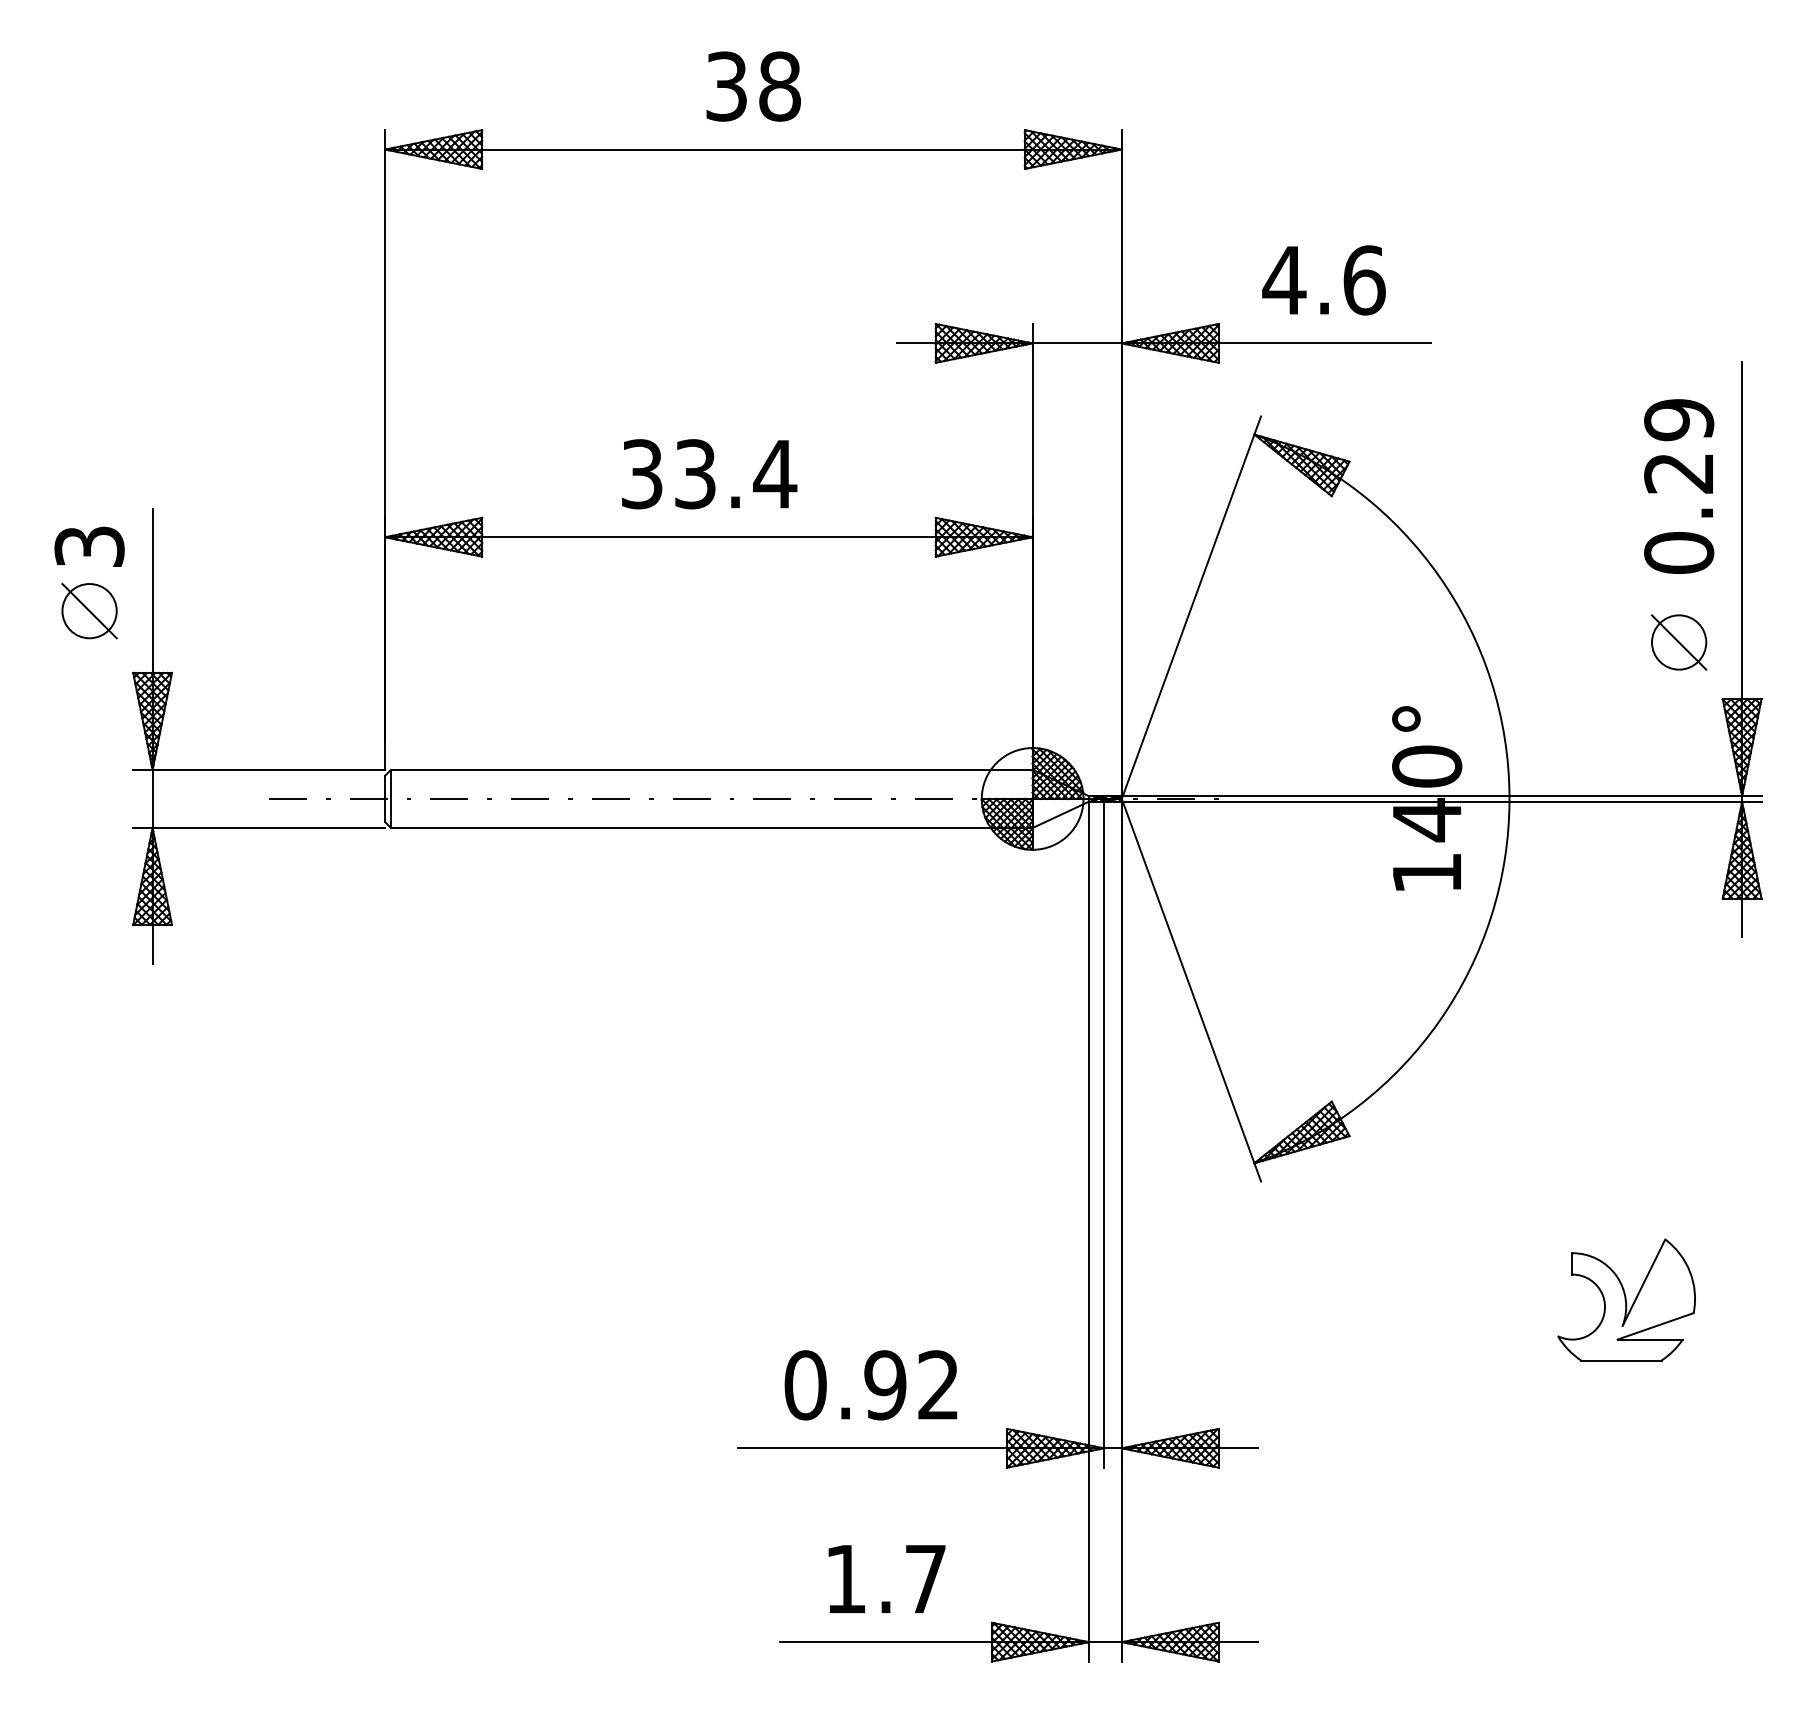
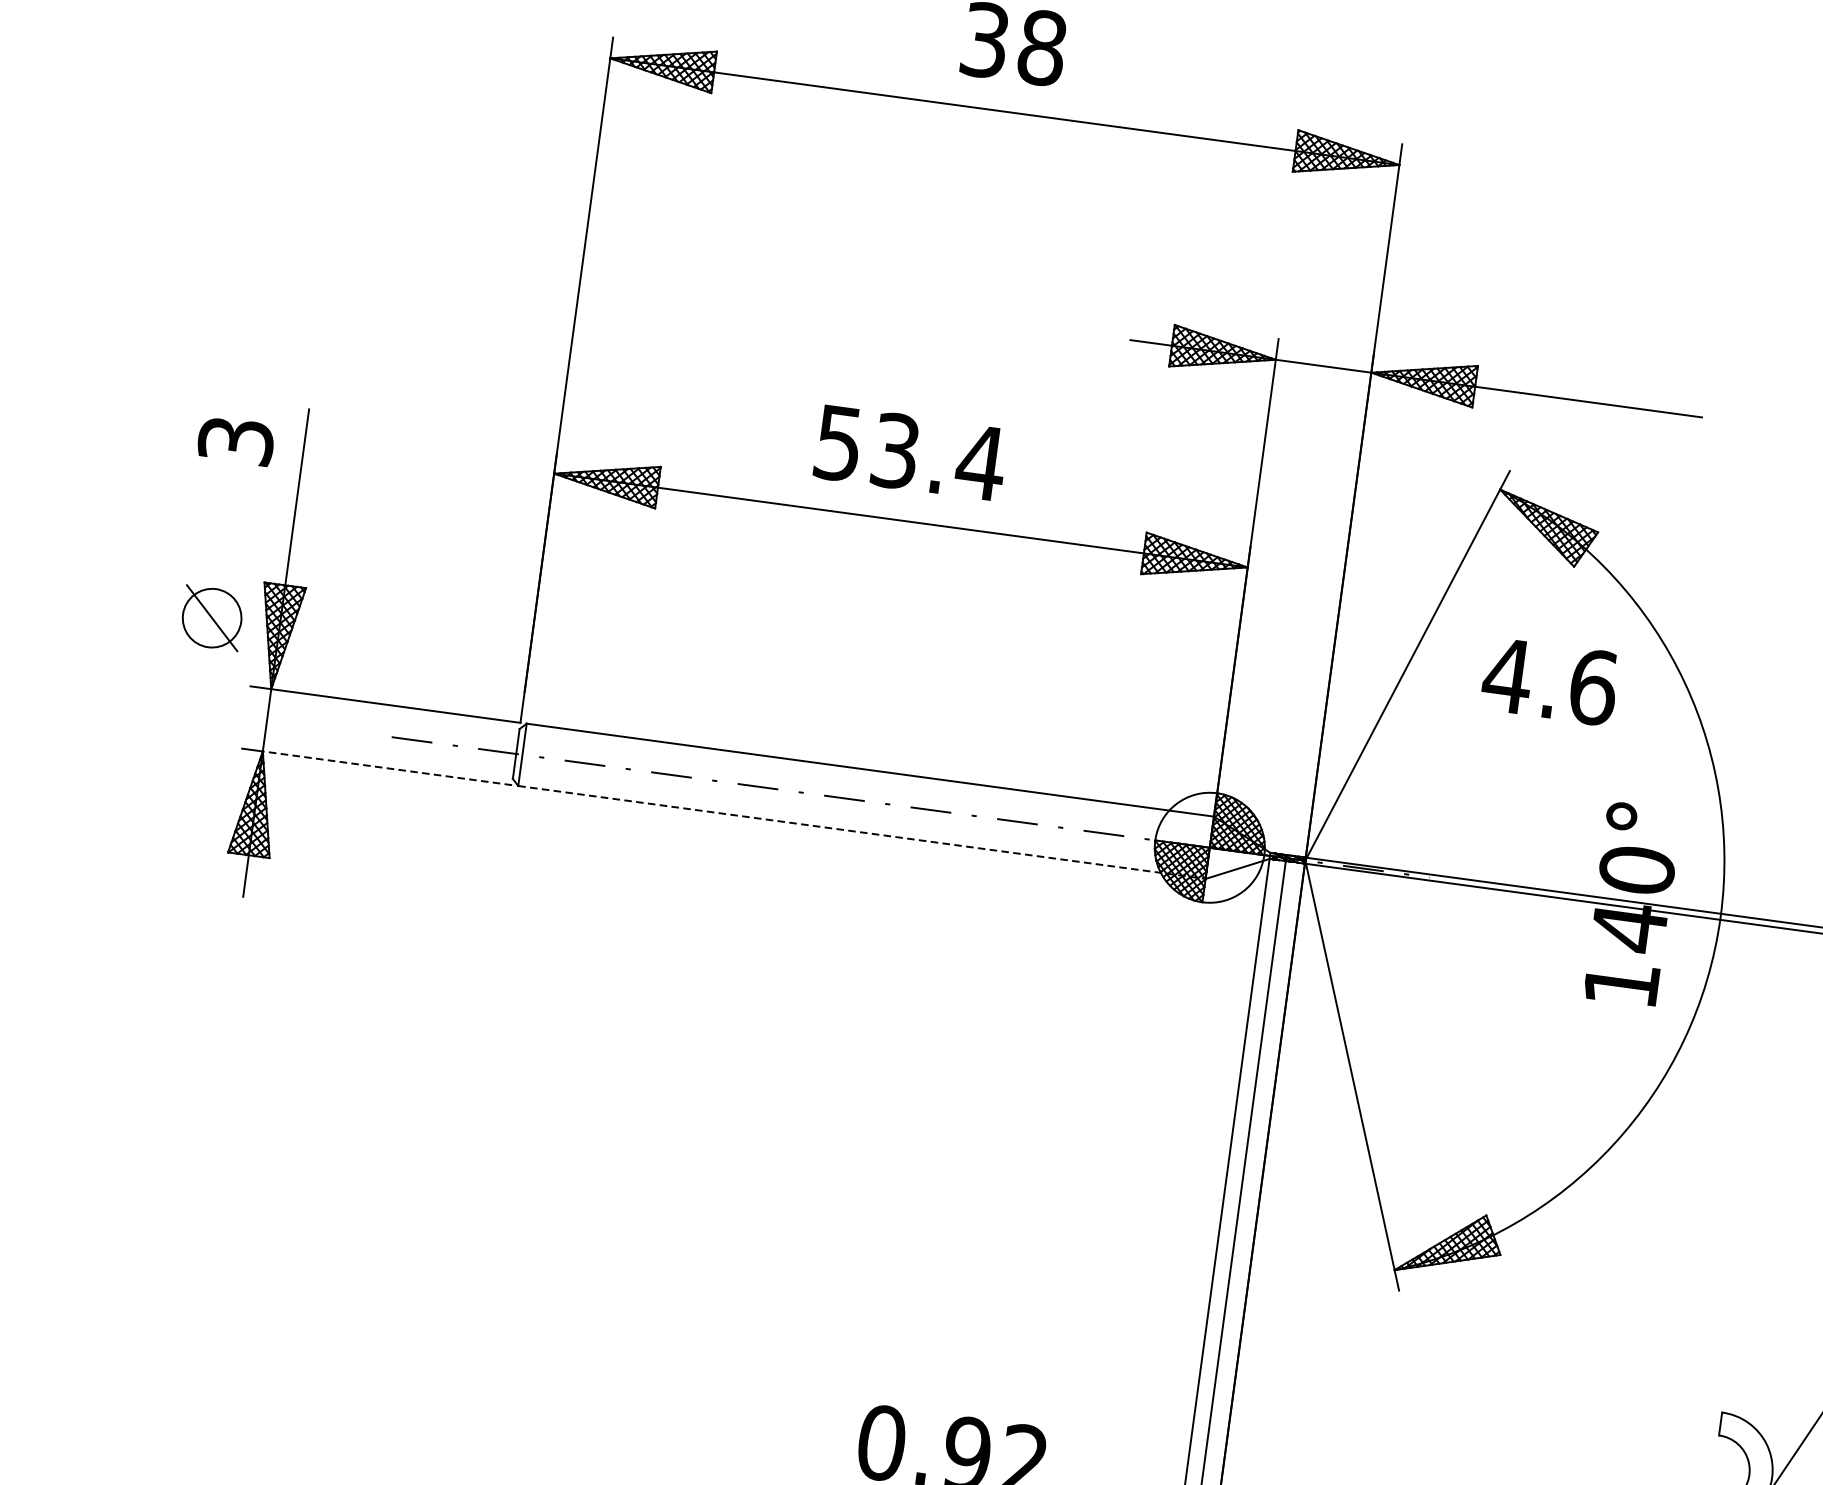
text: (1323, 280) -> (1549, 681), moved
text: (642, 473) -> (839, 442), 33.4 -> 53.4
part: (89, 610) -> (212, 617), moved
line: (268, 828) -> (386, 768), solid -> dashed
line: (711, 828) -> (861, 832), solid -> dashed

